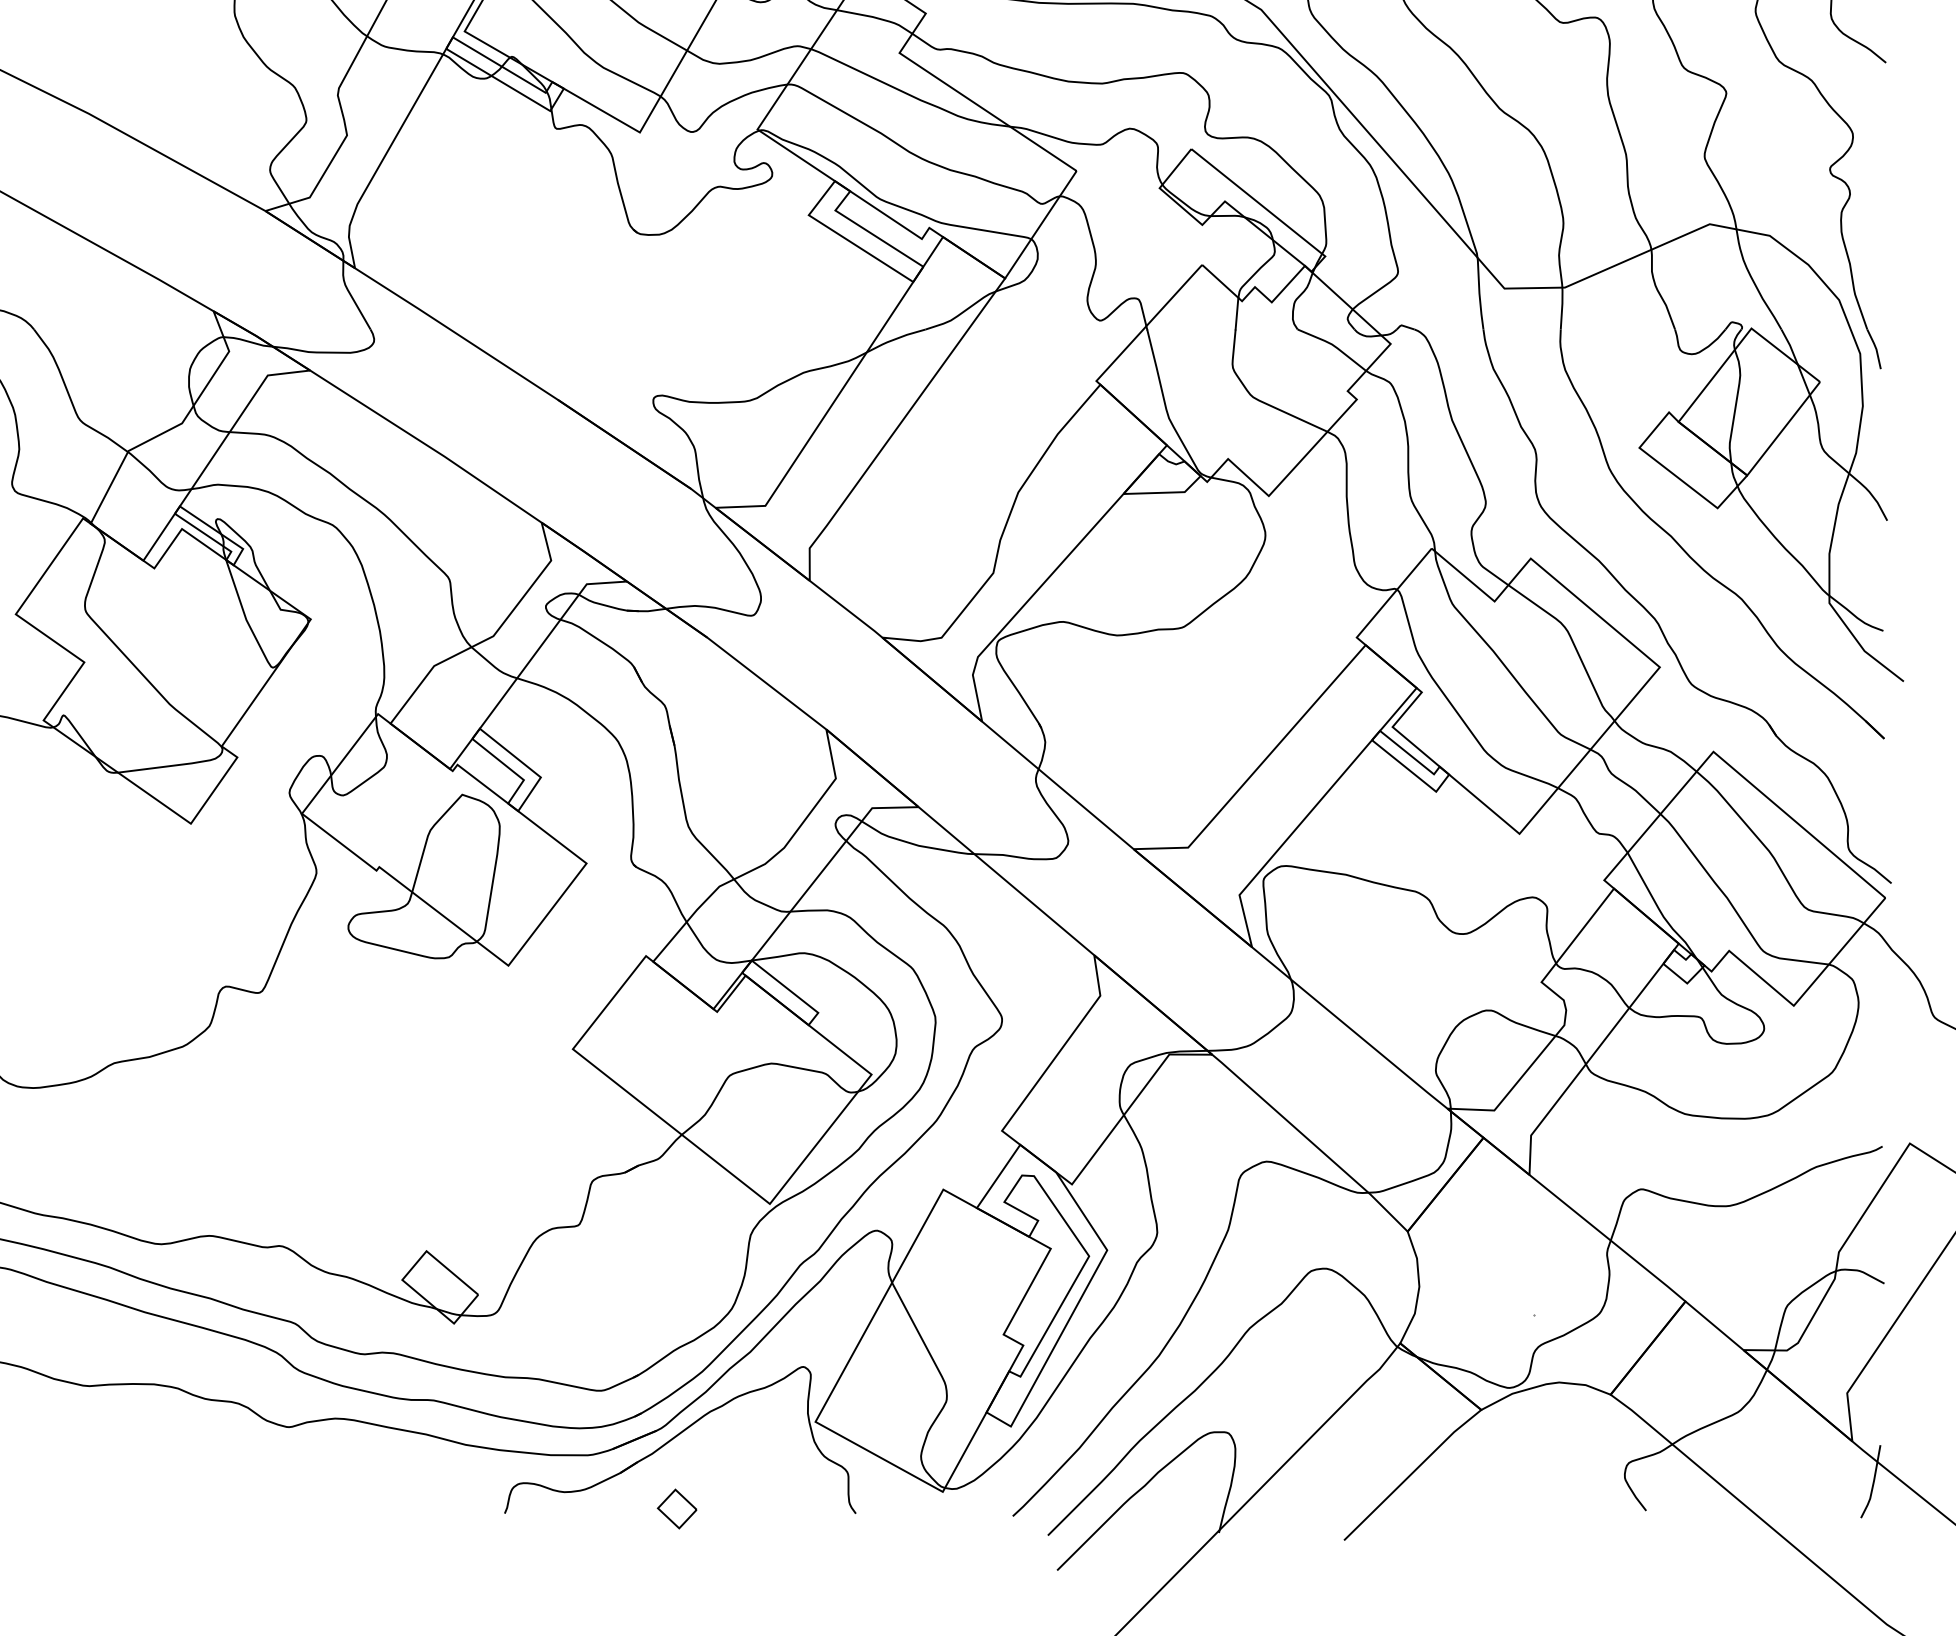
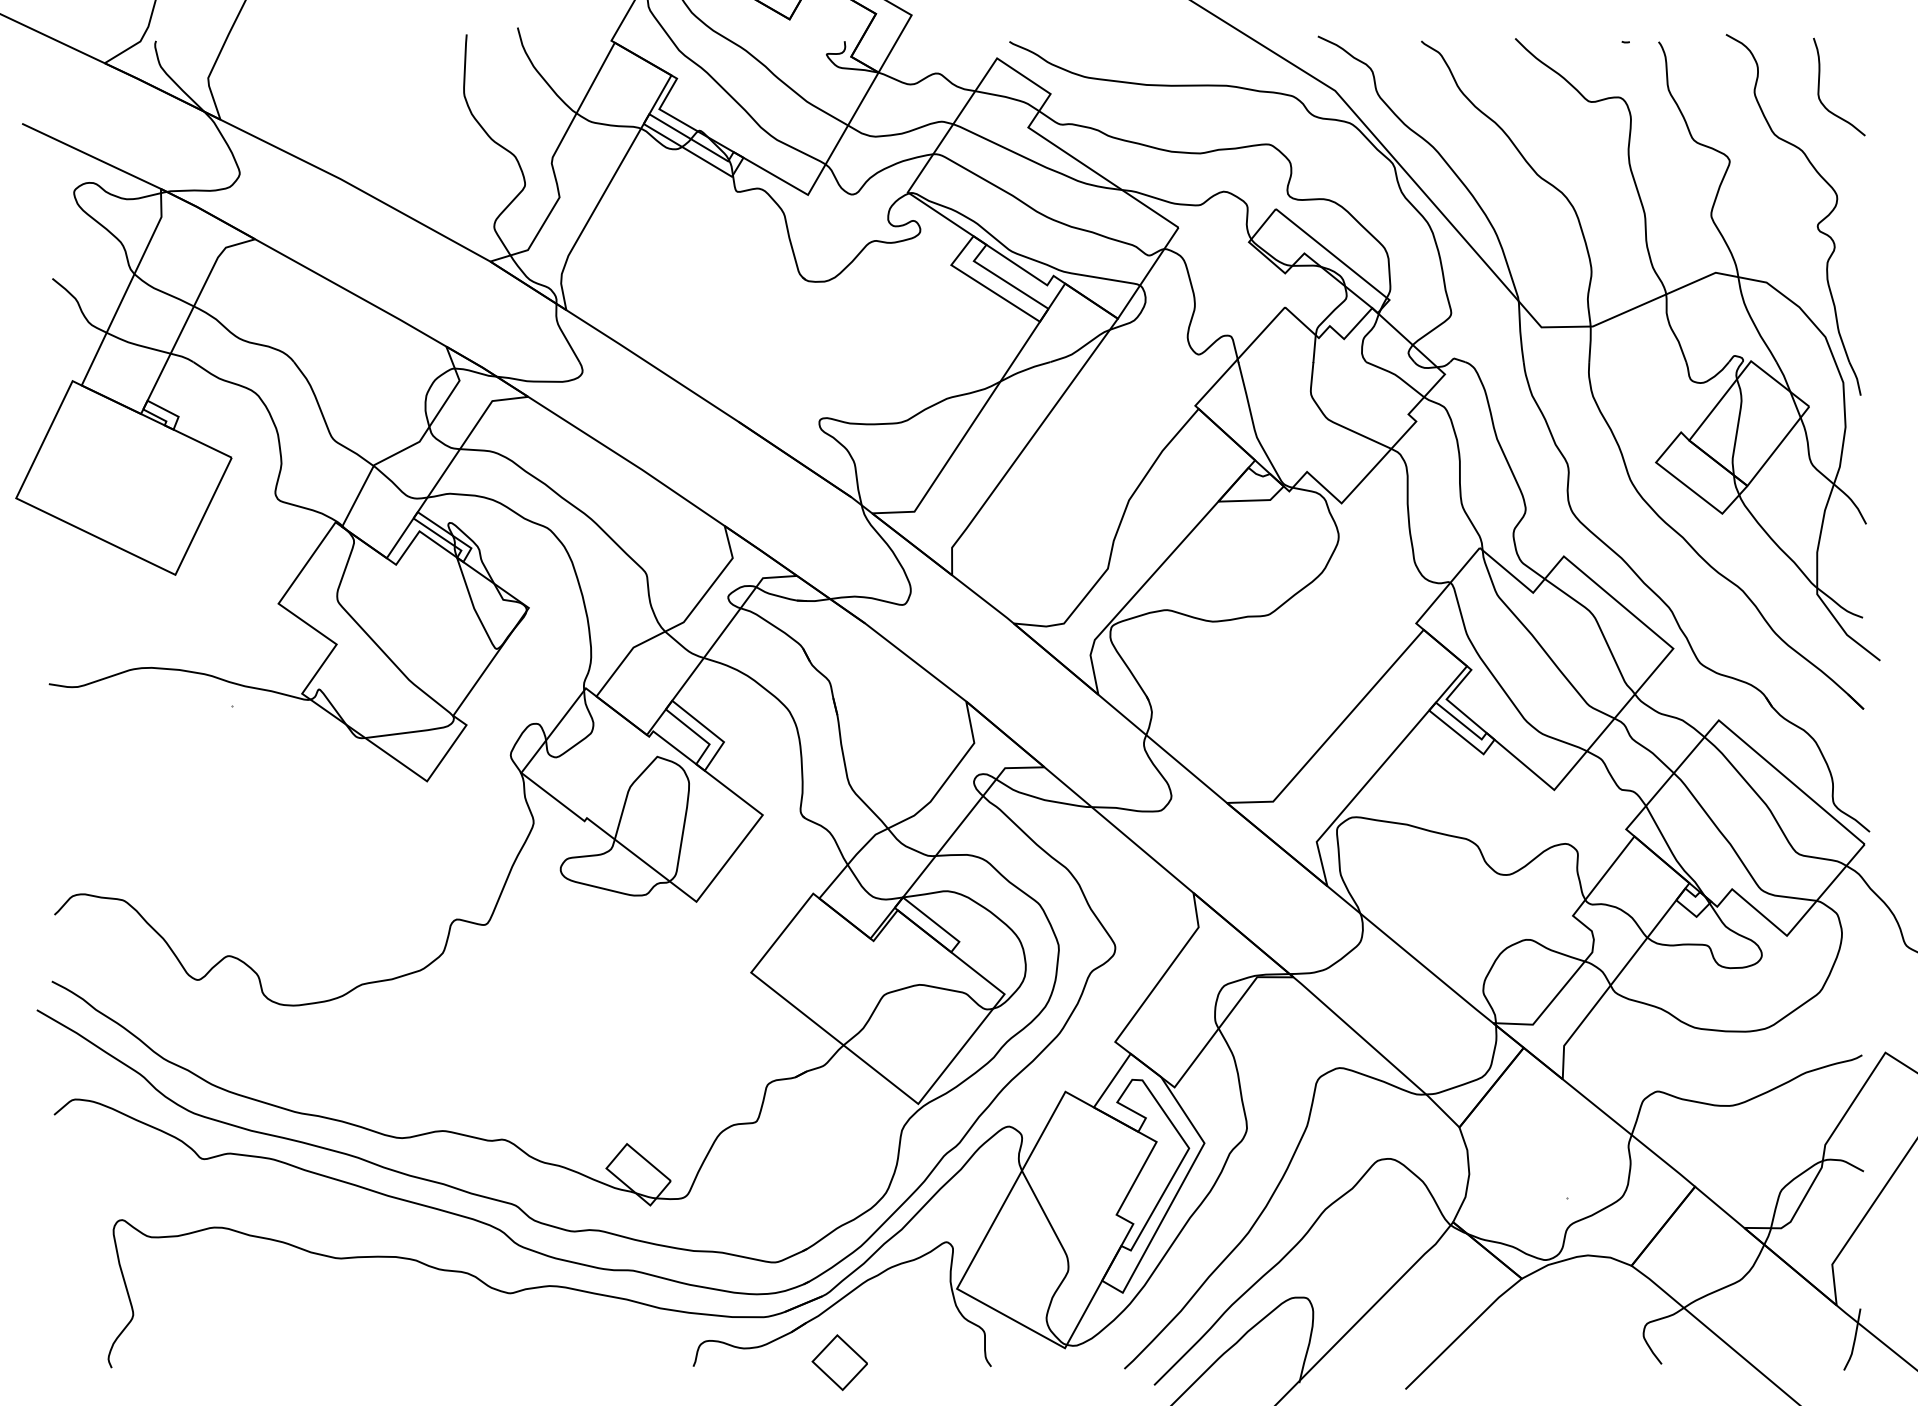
part: (676, 1508) -> (839, 1362), size x1.67

